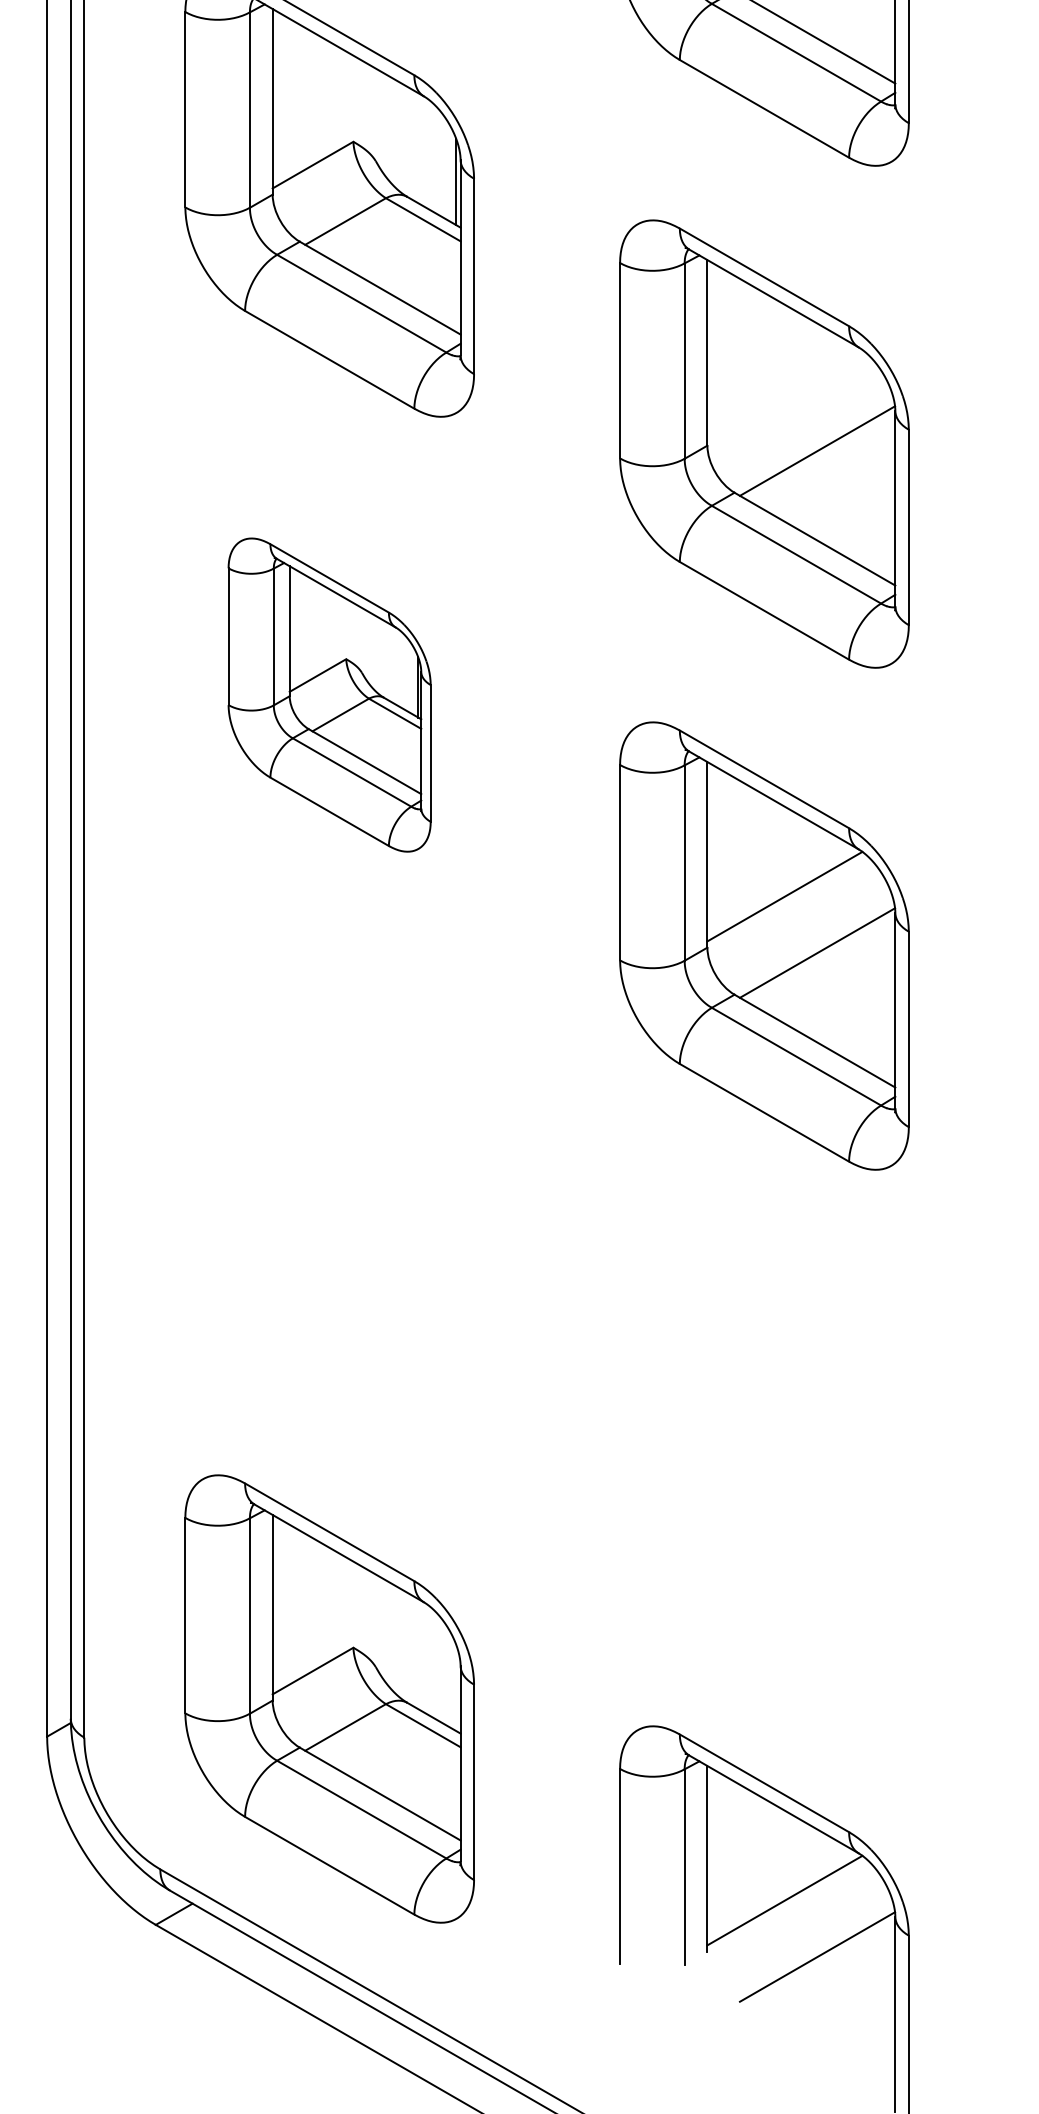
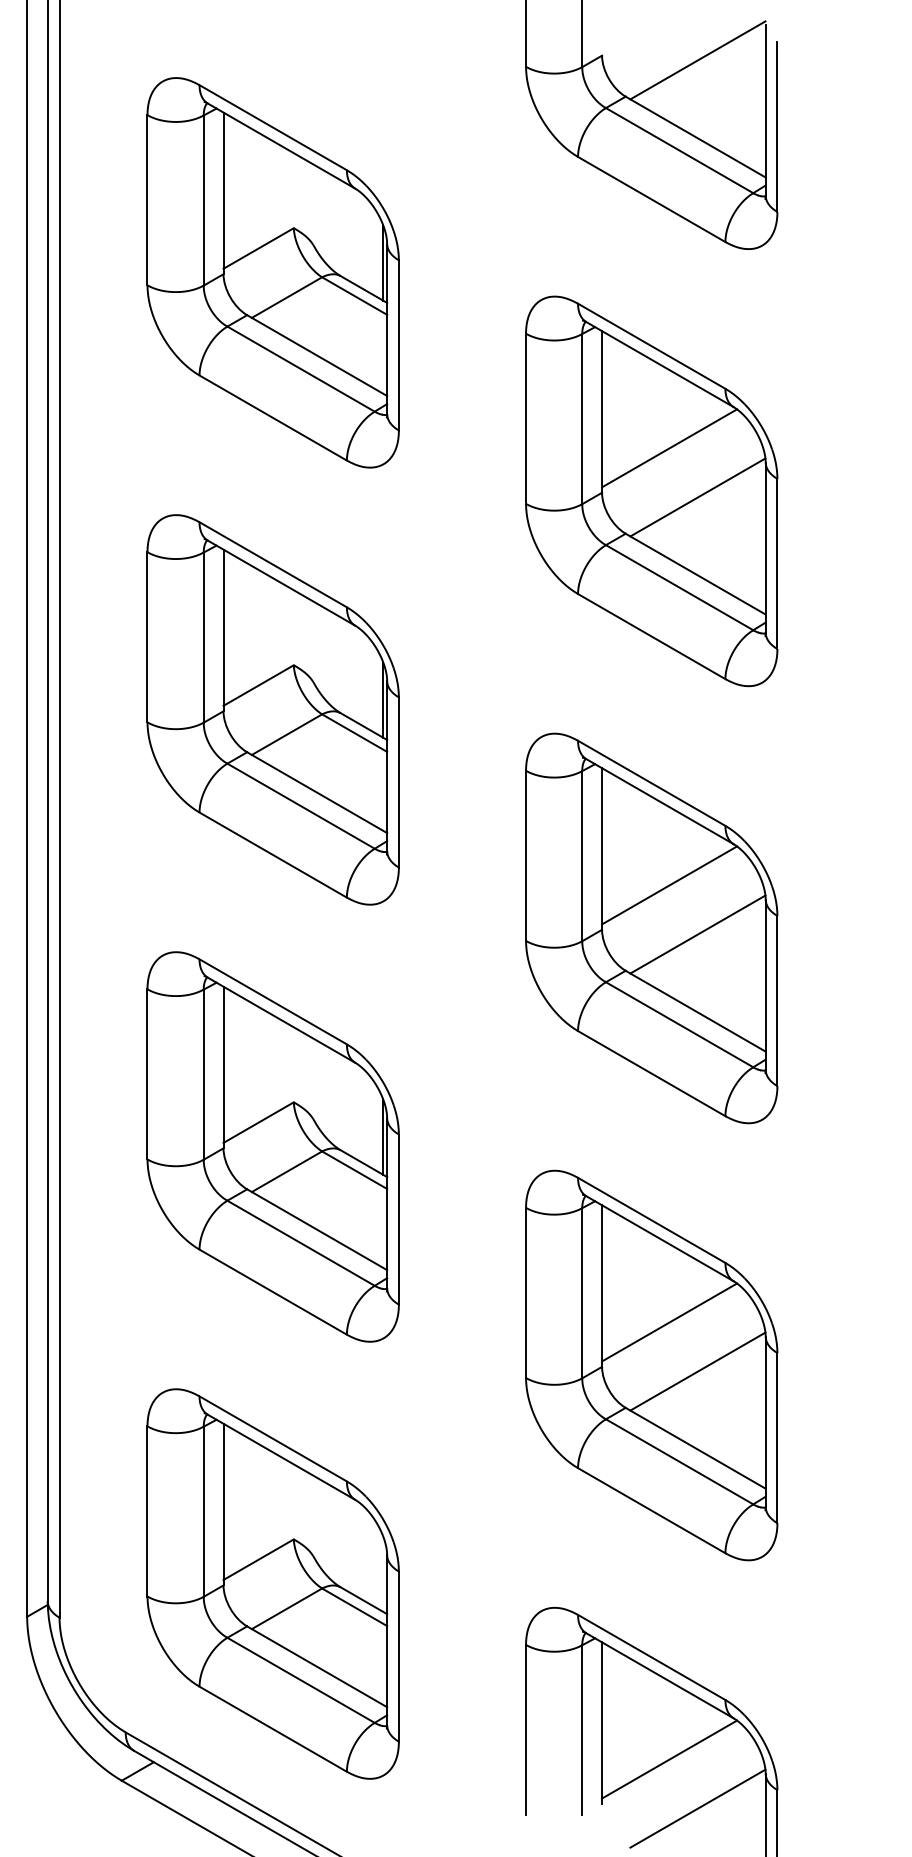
line: (784, 394) -> (669, 448), added
part: (328, 694) -> (272, 709), size x1.43
part: (328, 1196) -> (272, 1146), added
part: (764, 1448) -> (651, 1365), added

